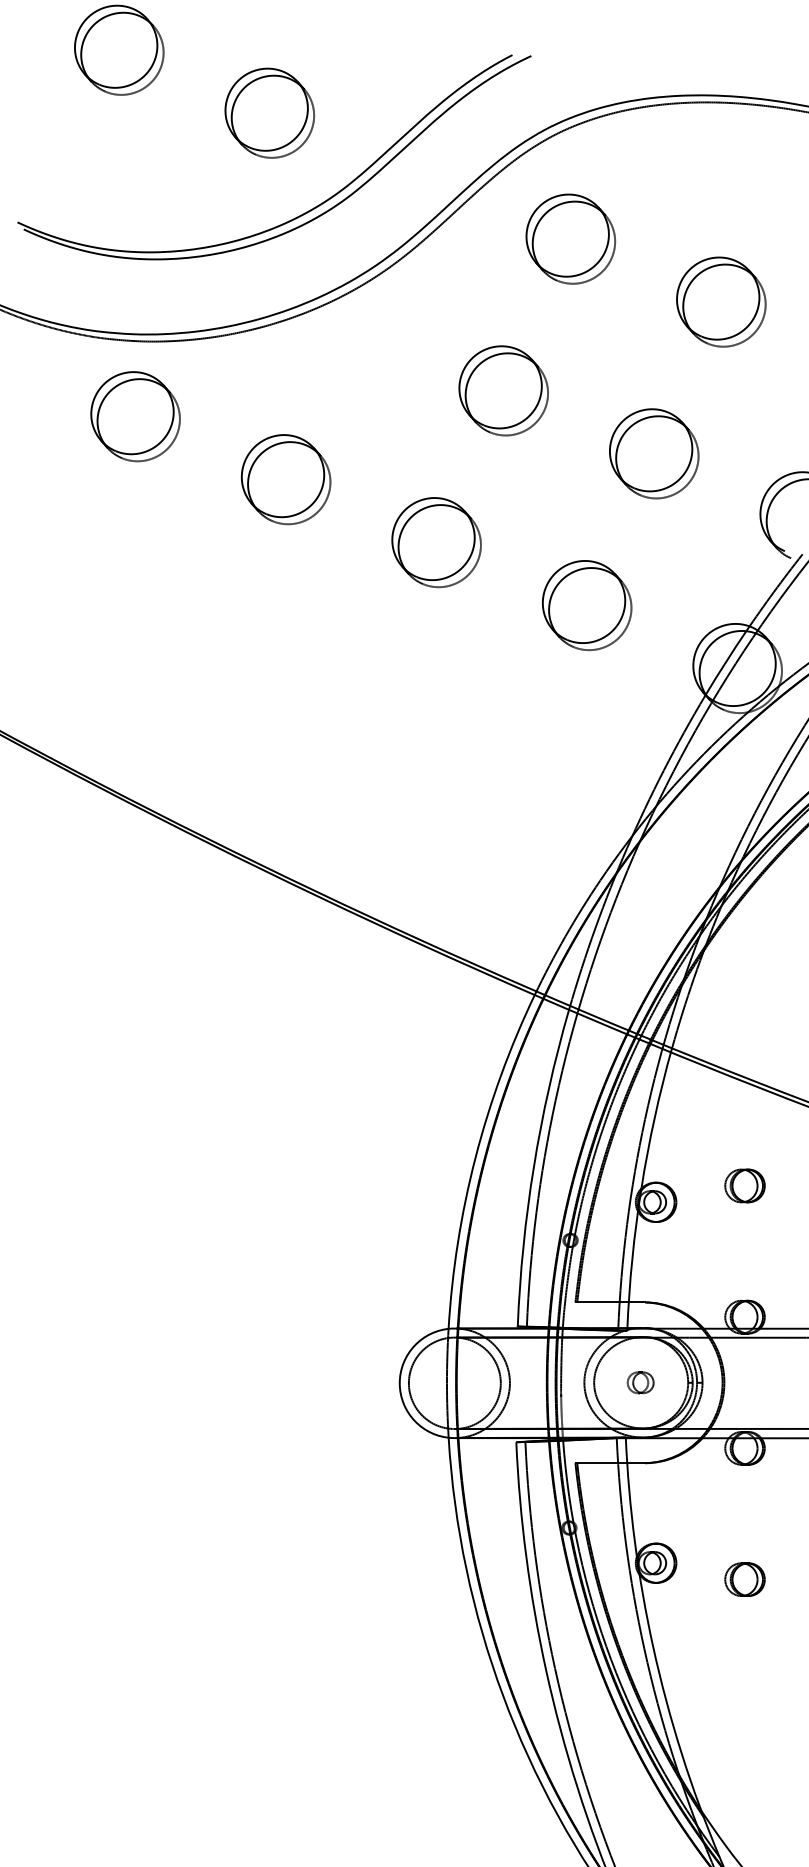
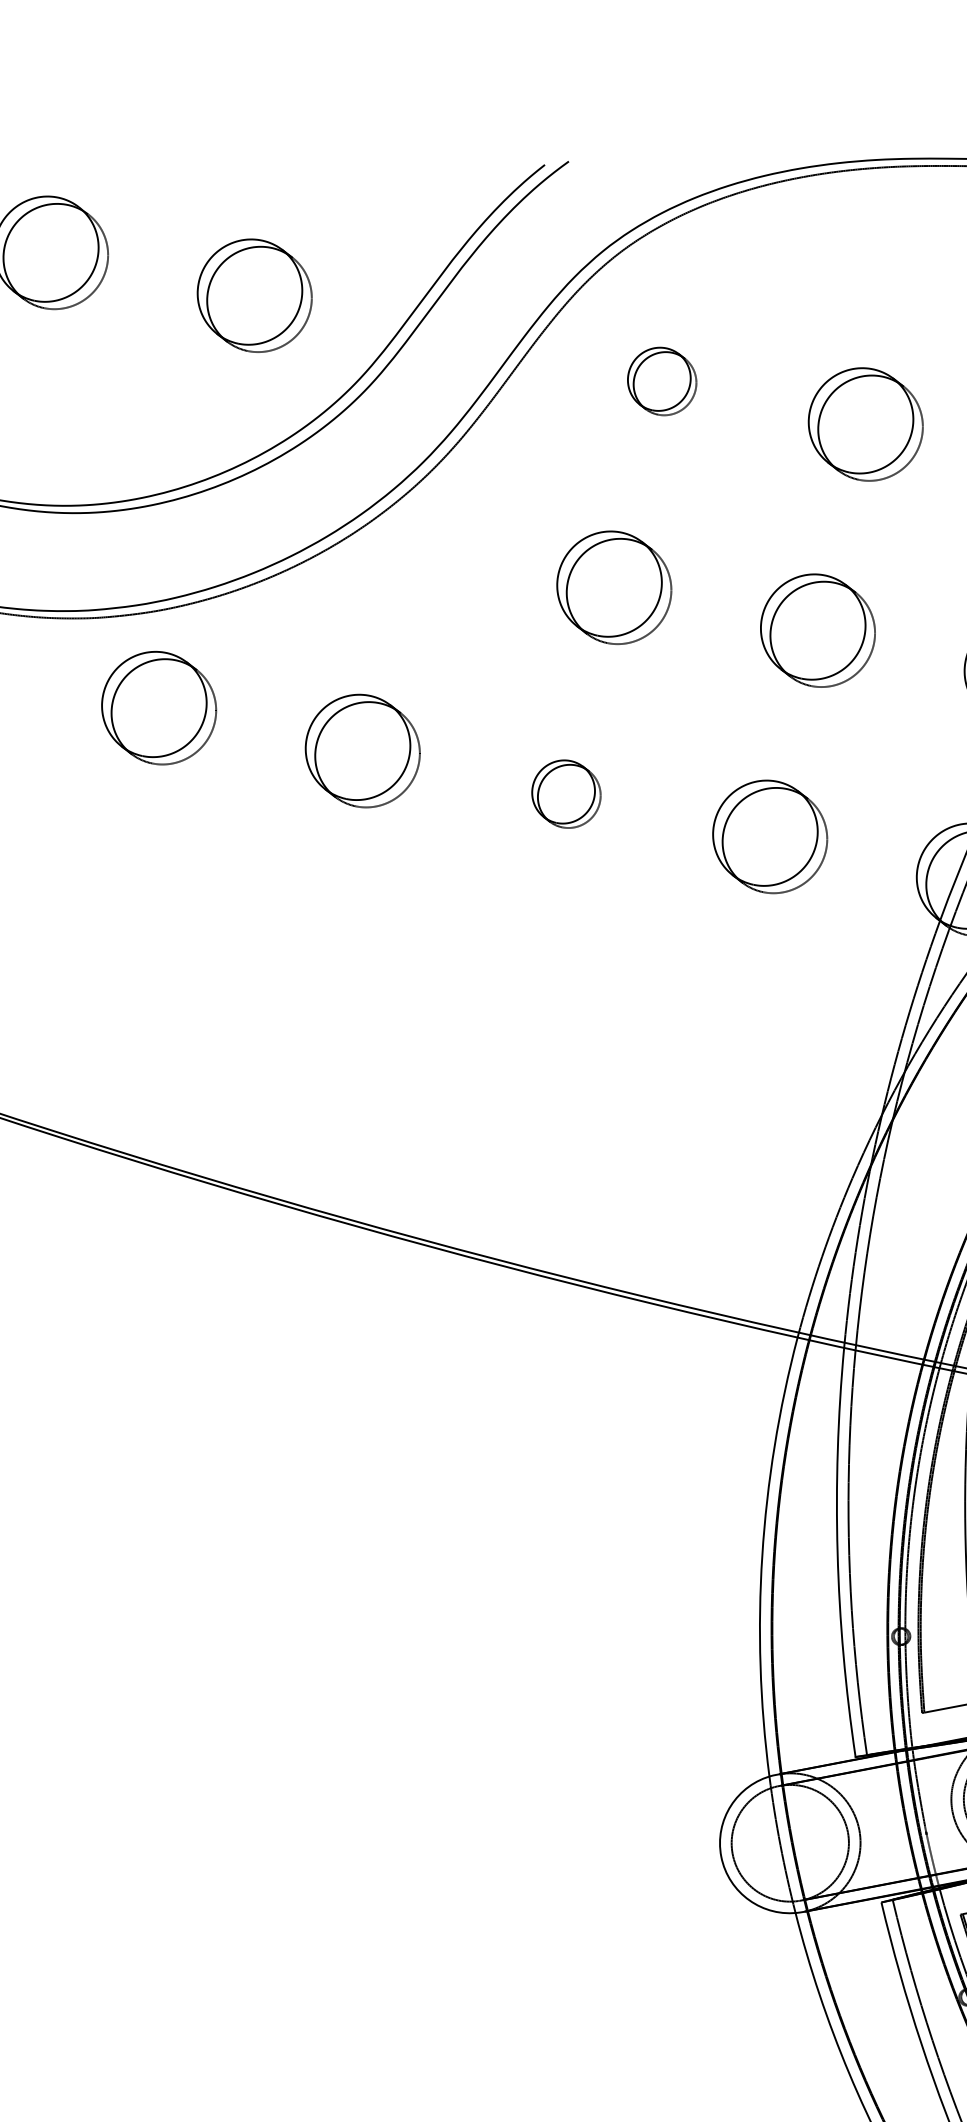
part: (570, 238) -> (661, 380), size x0.6
part: (436, 542) -> (566, 793), size x0.6

